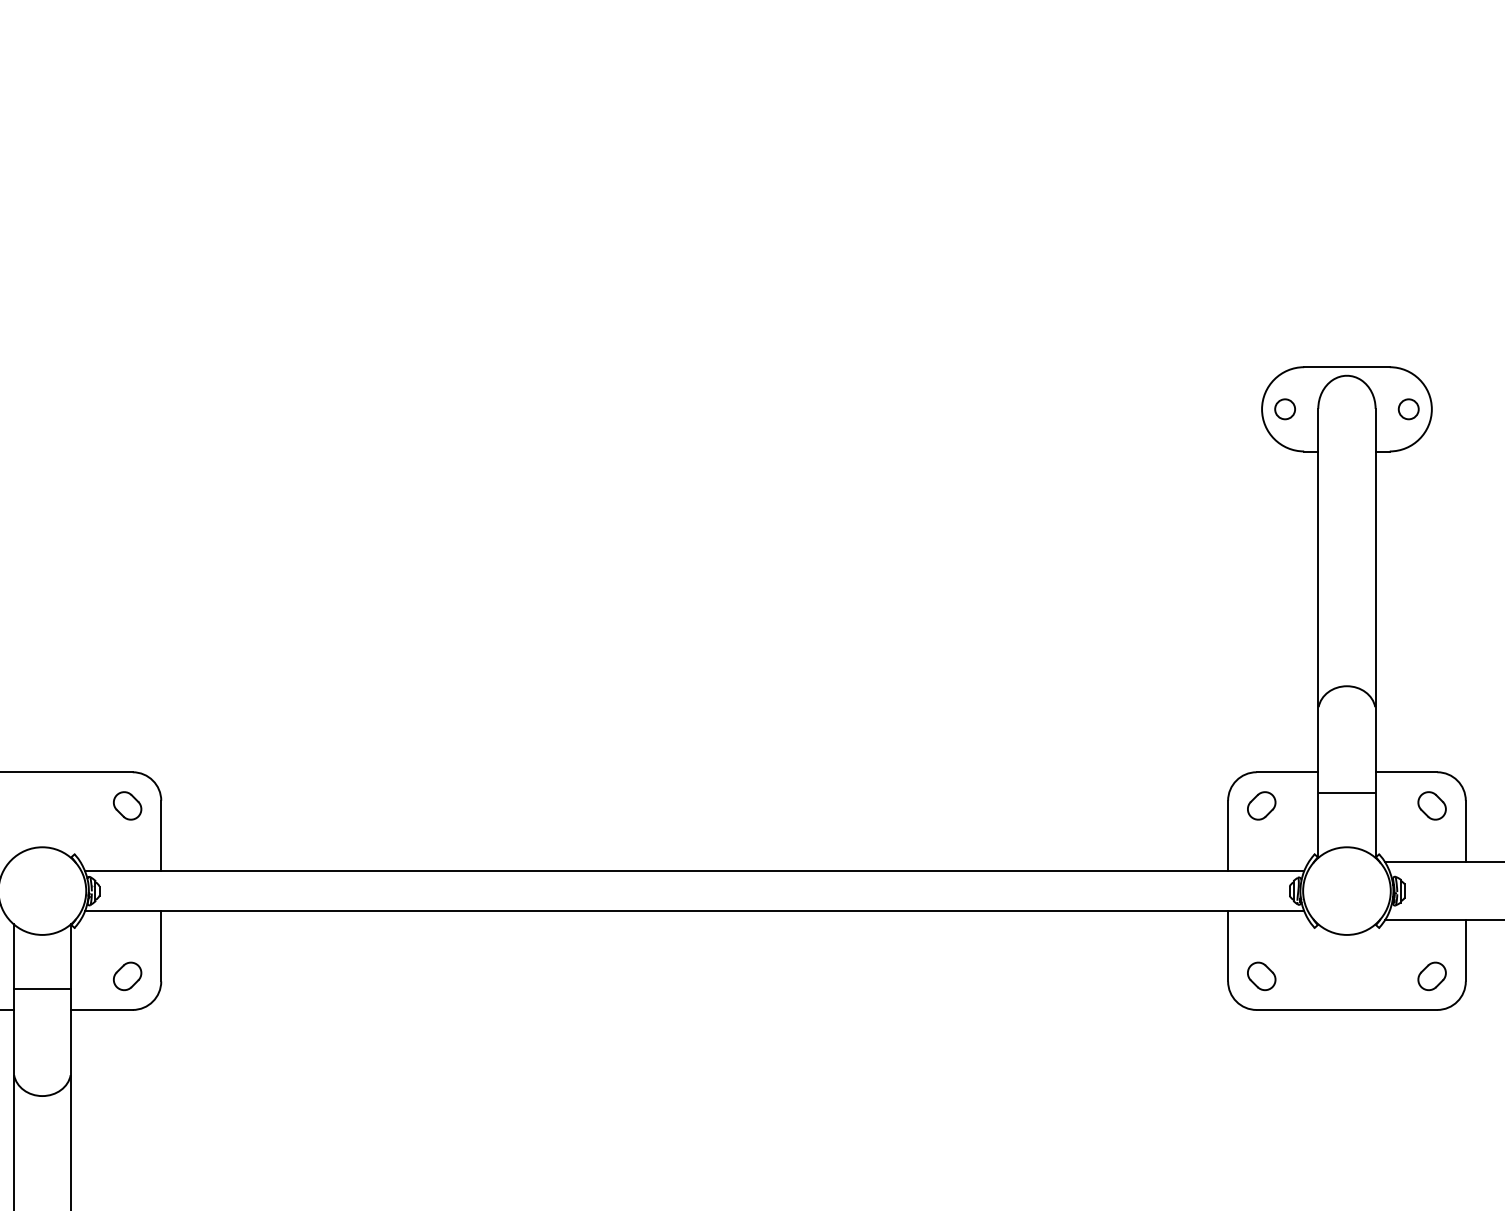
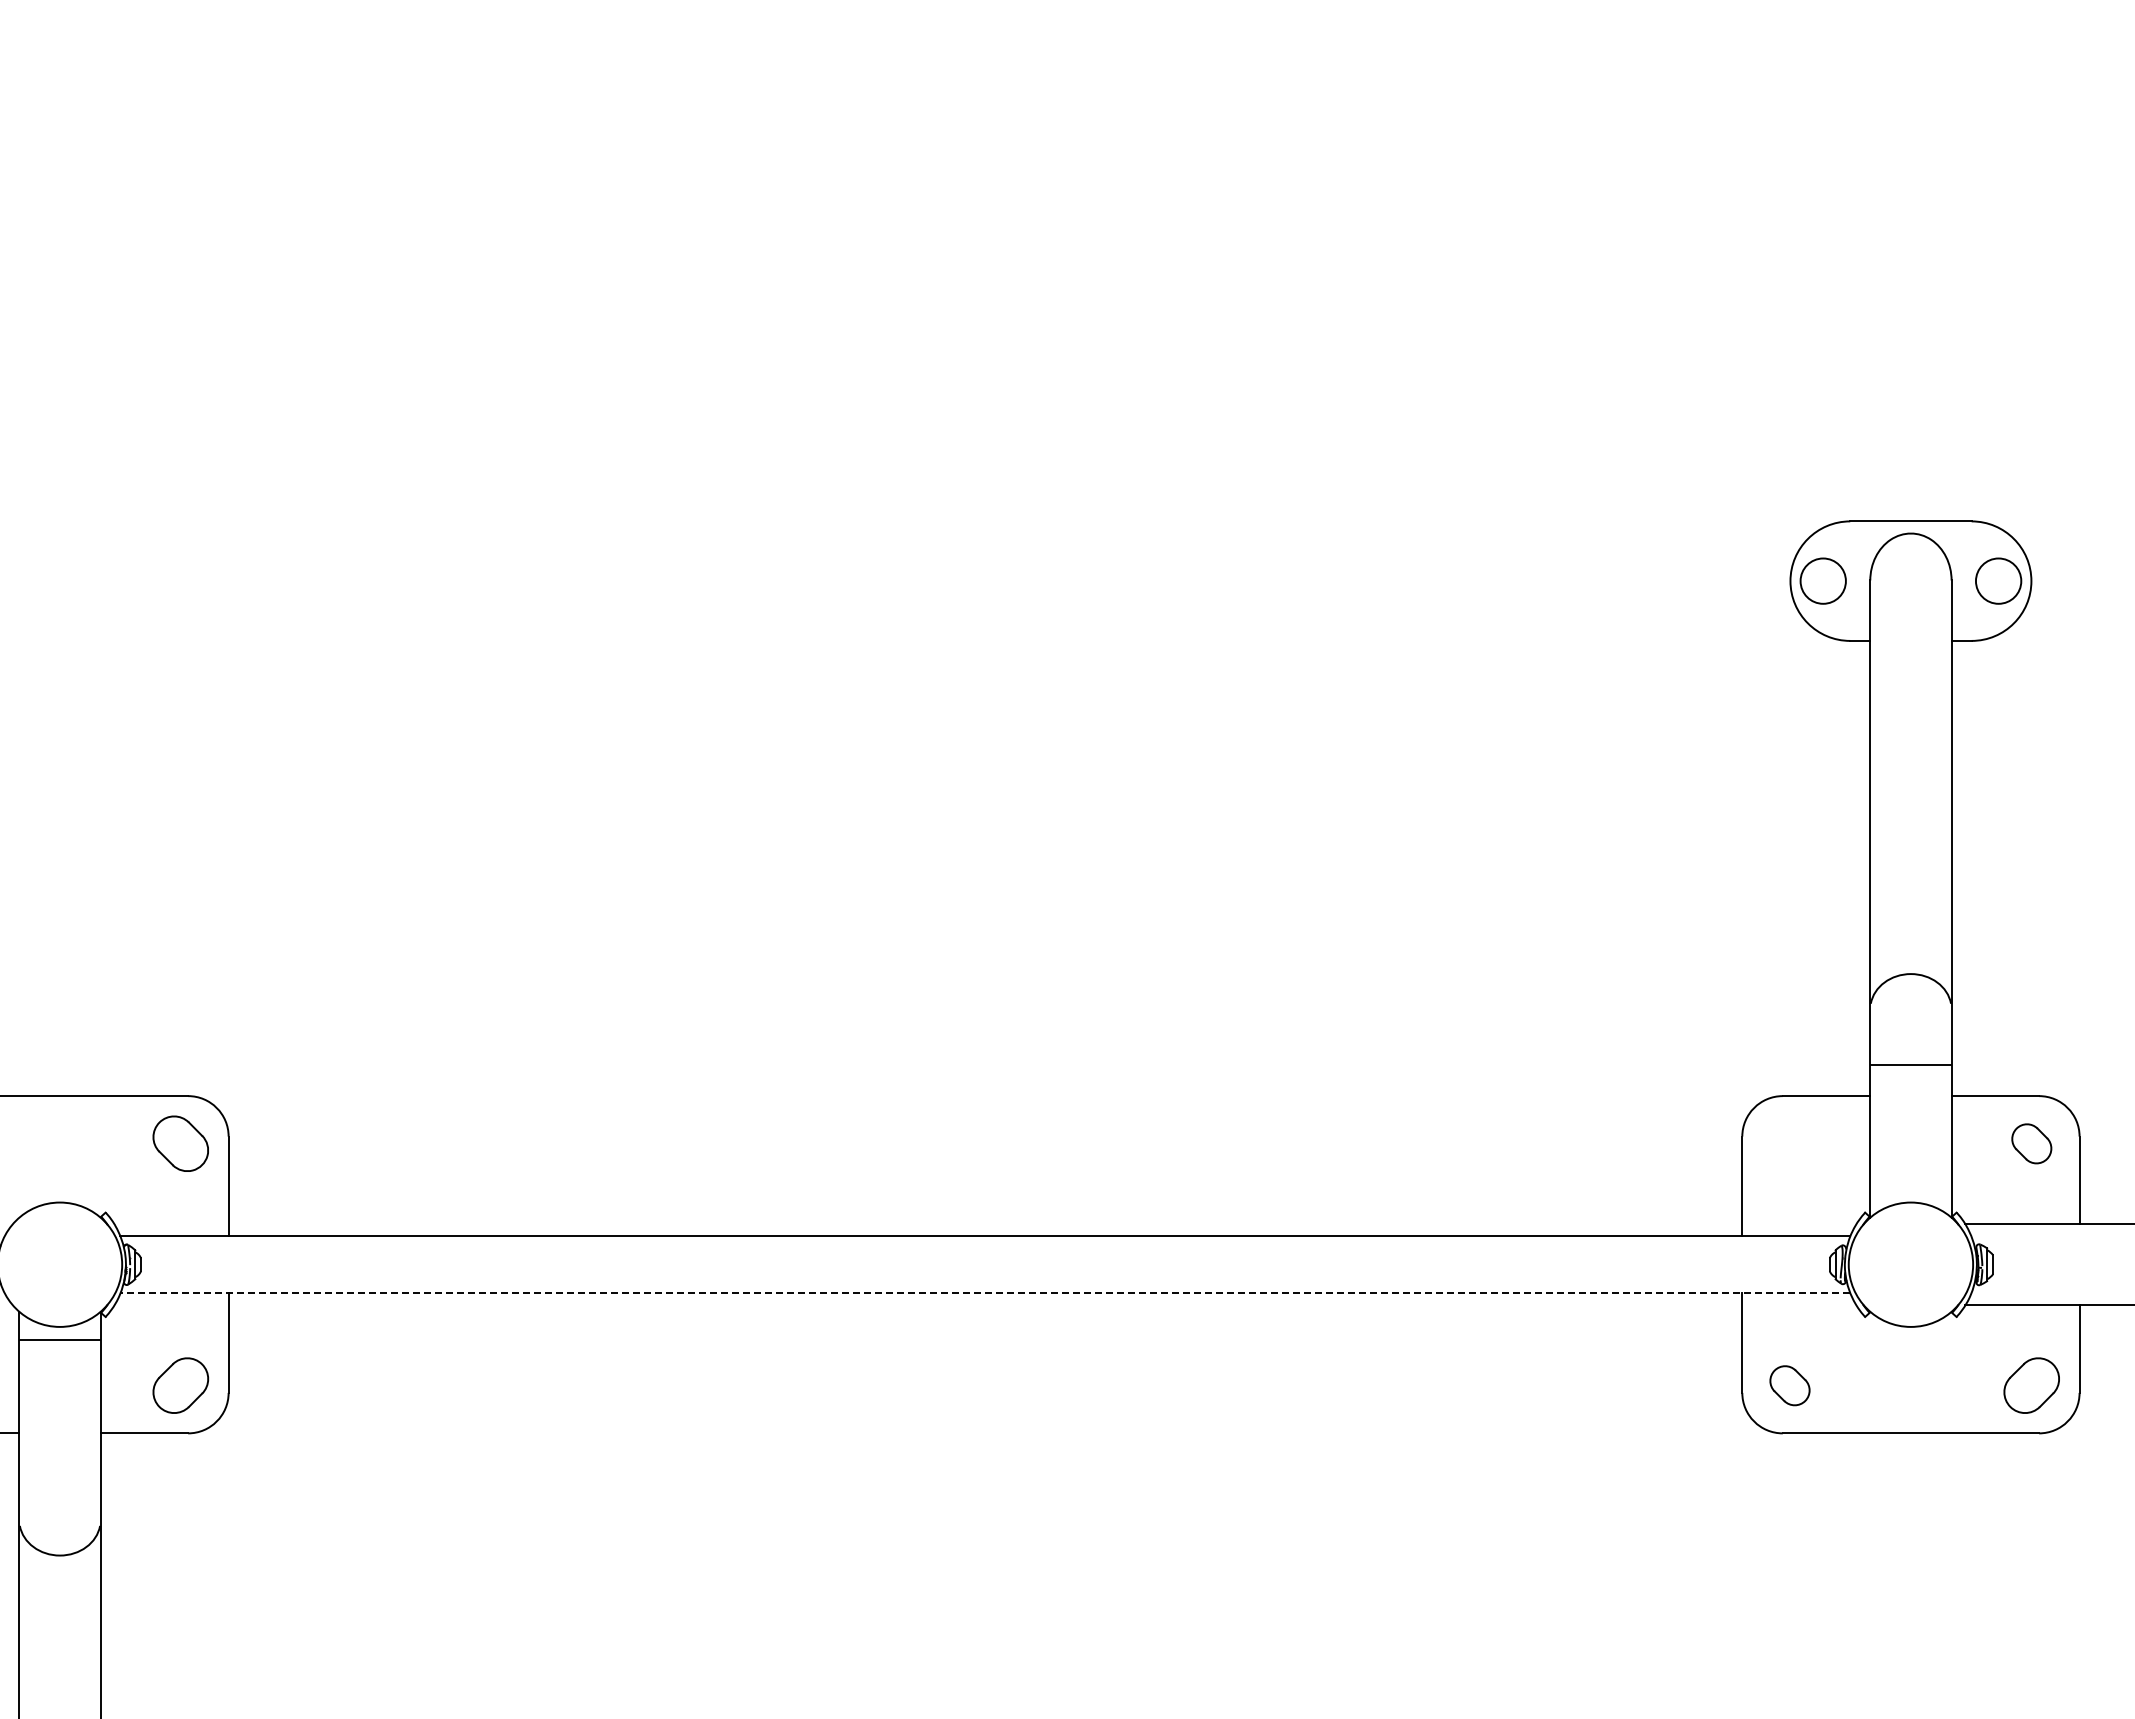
circle: (1285, 409) -> (1823, 581), size x1.6
circle: (1408, 409) -> (1998, 581), size x1.6
line: (1346, 793) -> (1910, 1065), moved
part: (127, 805) -> (180, 1143), size x1.4
part: (1261, 805) -> (1789, 1143), removed
line: (694, 911) -> (985, 1293), solid -> dashed
part: (127, 976) -> (180, 1385), size x1.4
part: (1431, 976) -> (2031, 1385), size x1.4
line: (42, 988) -> (59, 1339), moved

